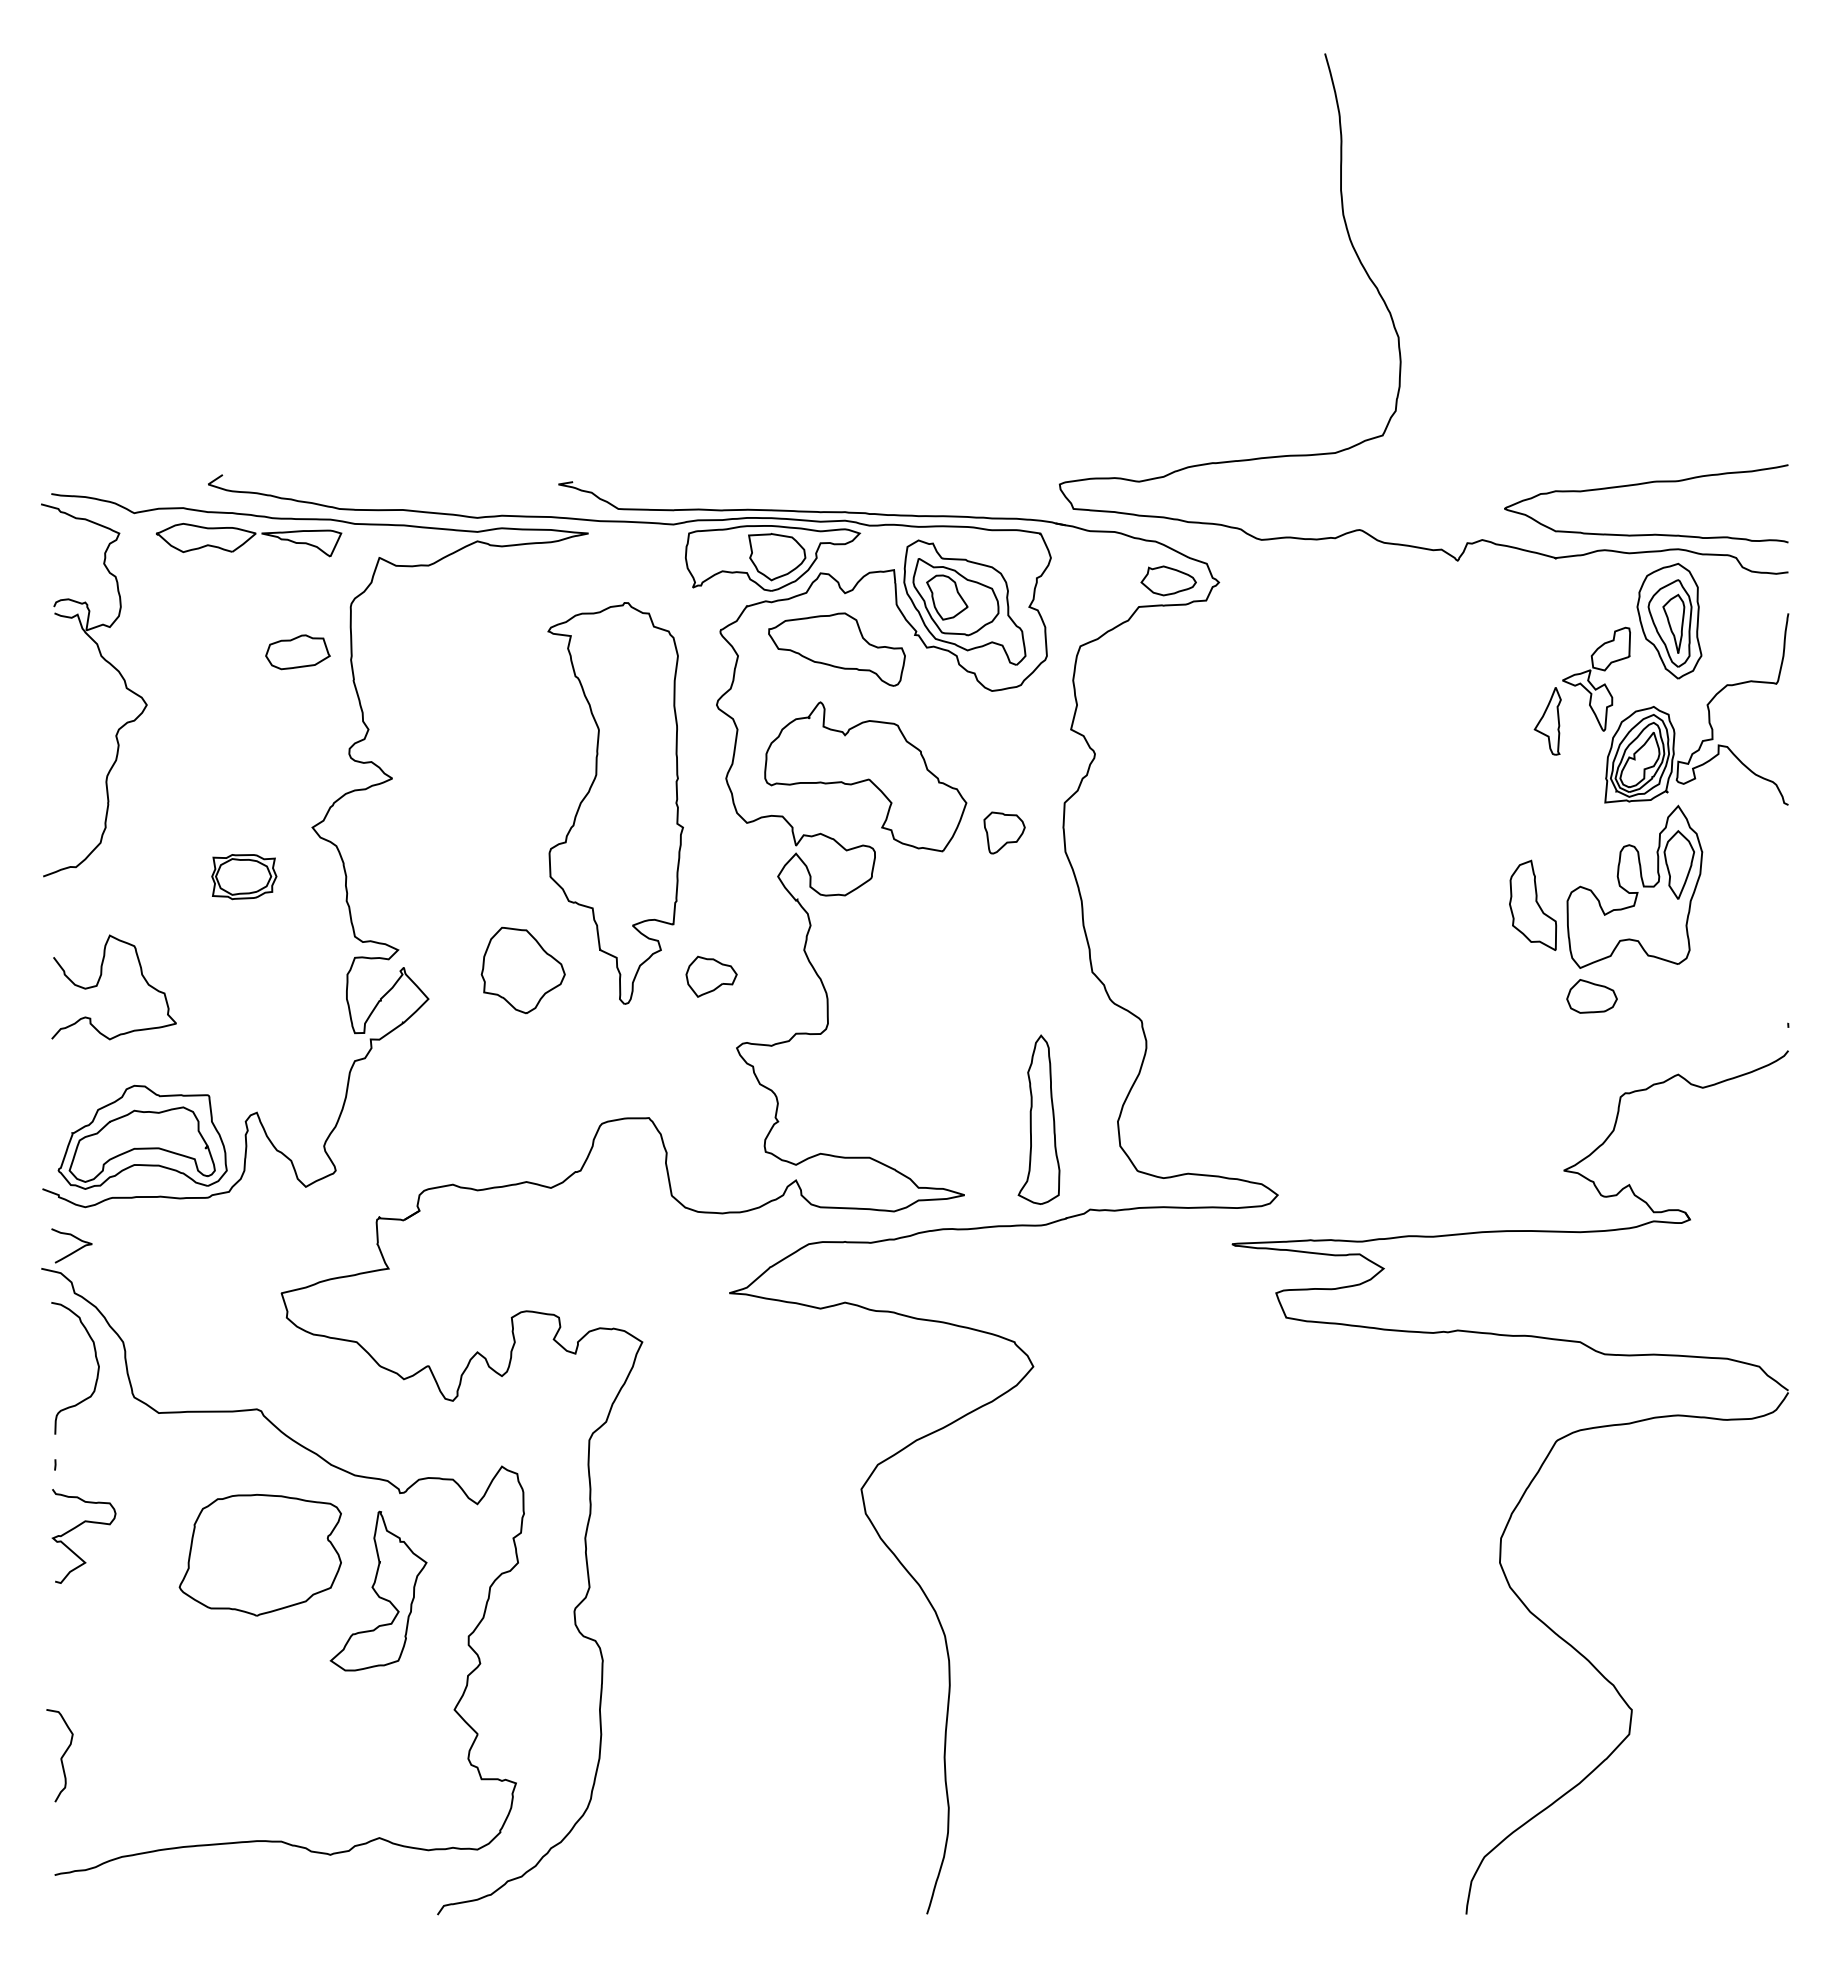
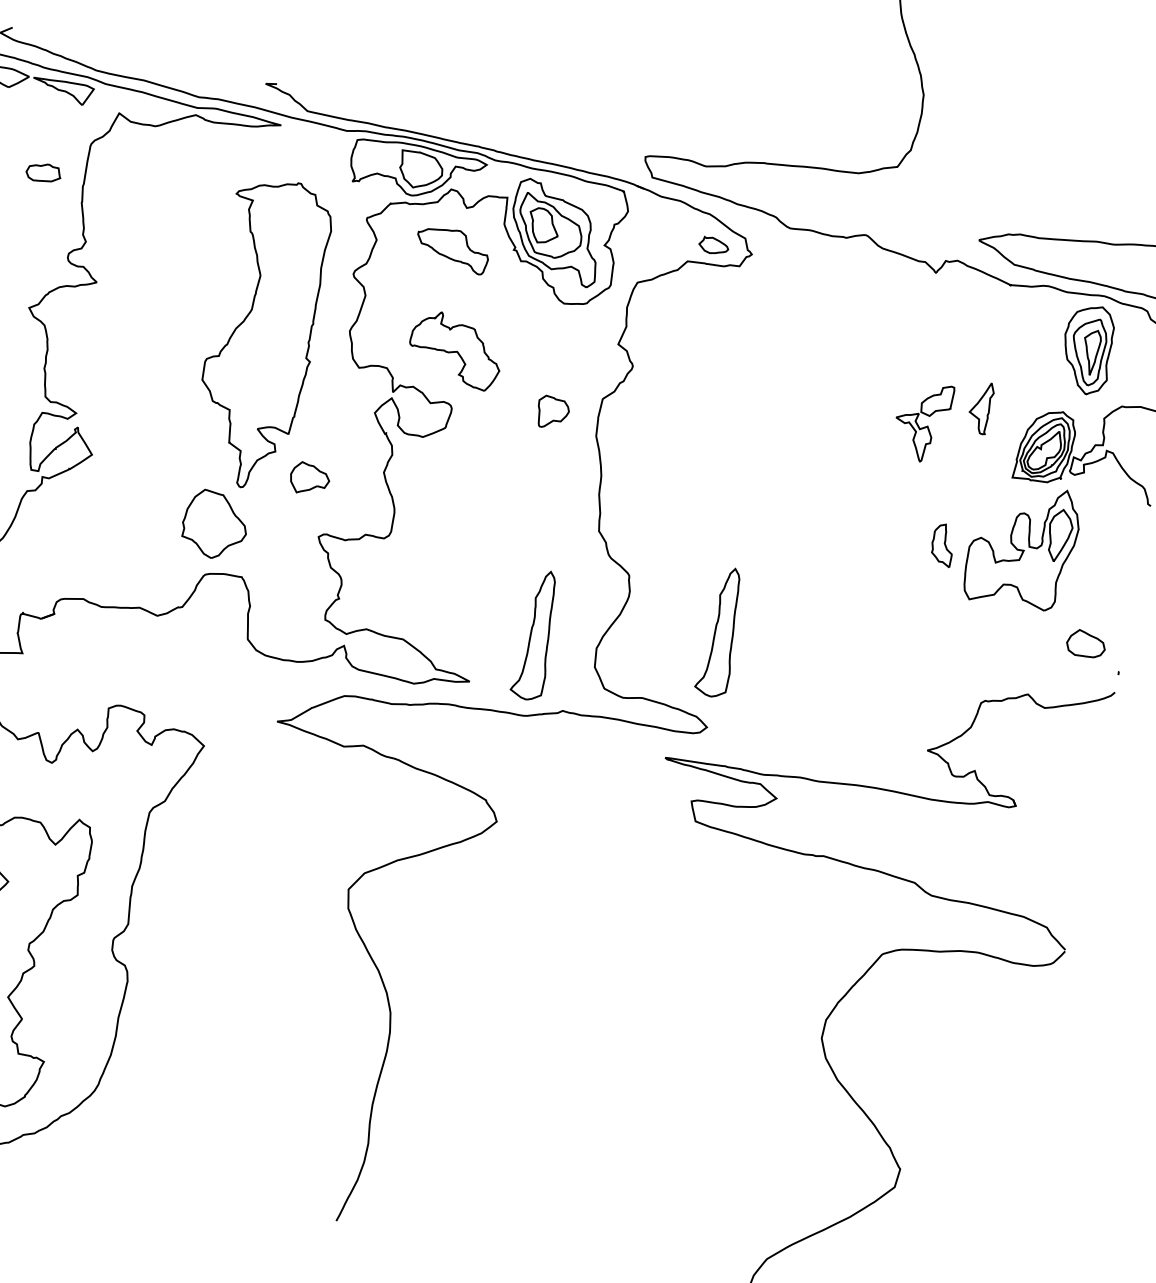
part: (1168, 580) -> (713, 245), size x0.7
part: (836, 649) -> (452, 249), size x0.7
part: (297, 652) -> (43, 173), size x0.7
part: (1590, 675) -> (918, 417), moved
part: (865, 776) -> (455, 349), size x0.6
part: (1533, 905) -> (943, 545), size x0.6
part: (522, 970) -> (214, 525), moved
part: (1591, 996) -> (1085, 644), moved
part: (1272, 1070) -> (721, 632), added

